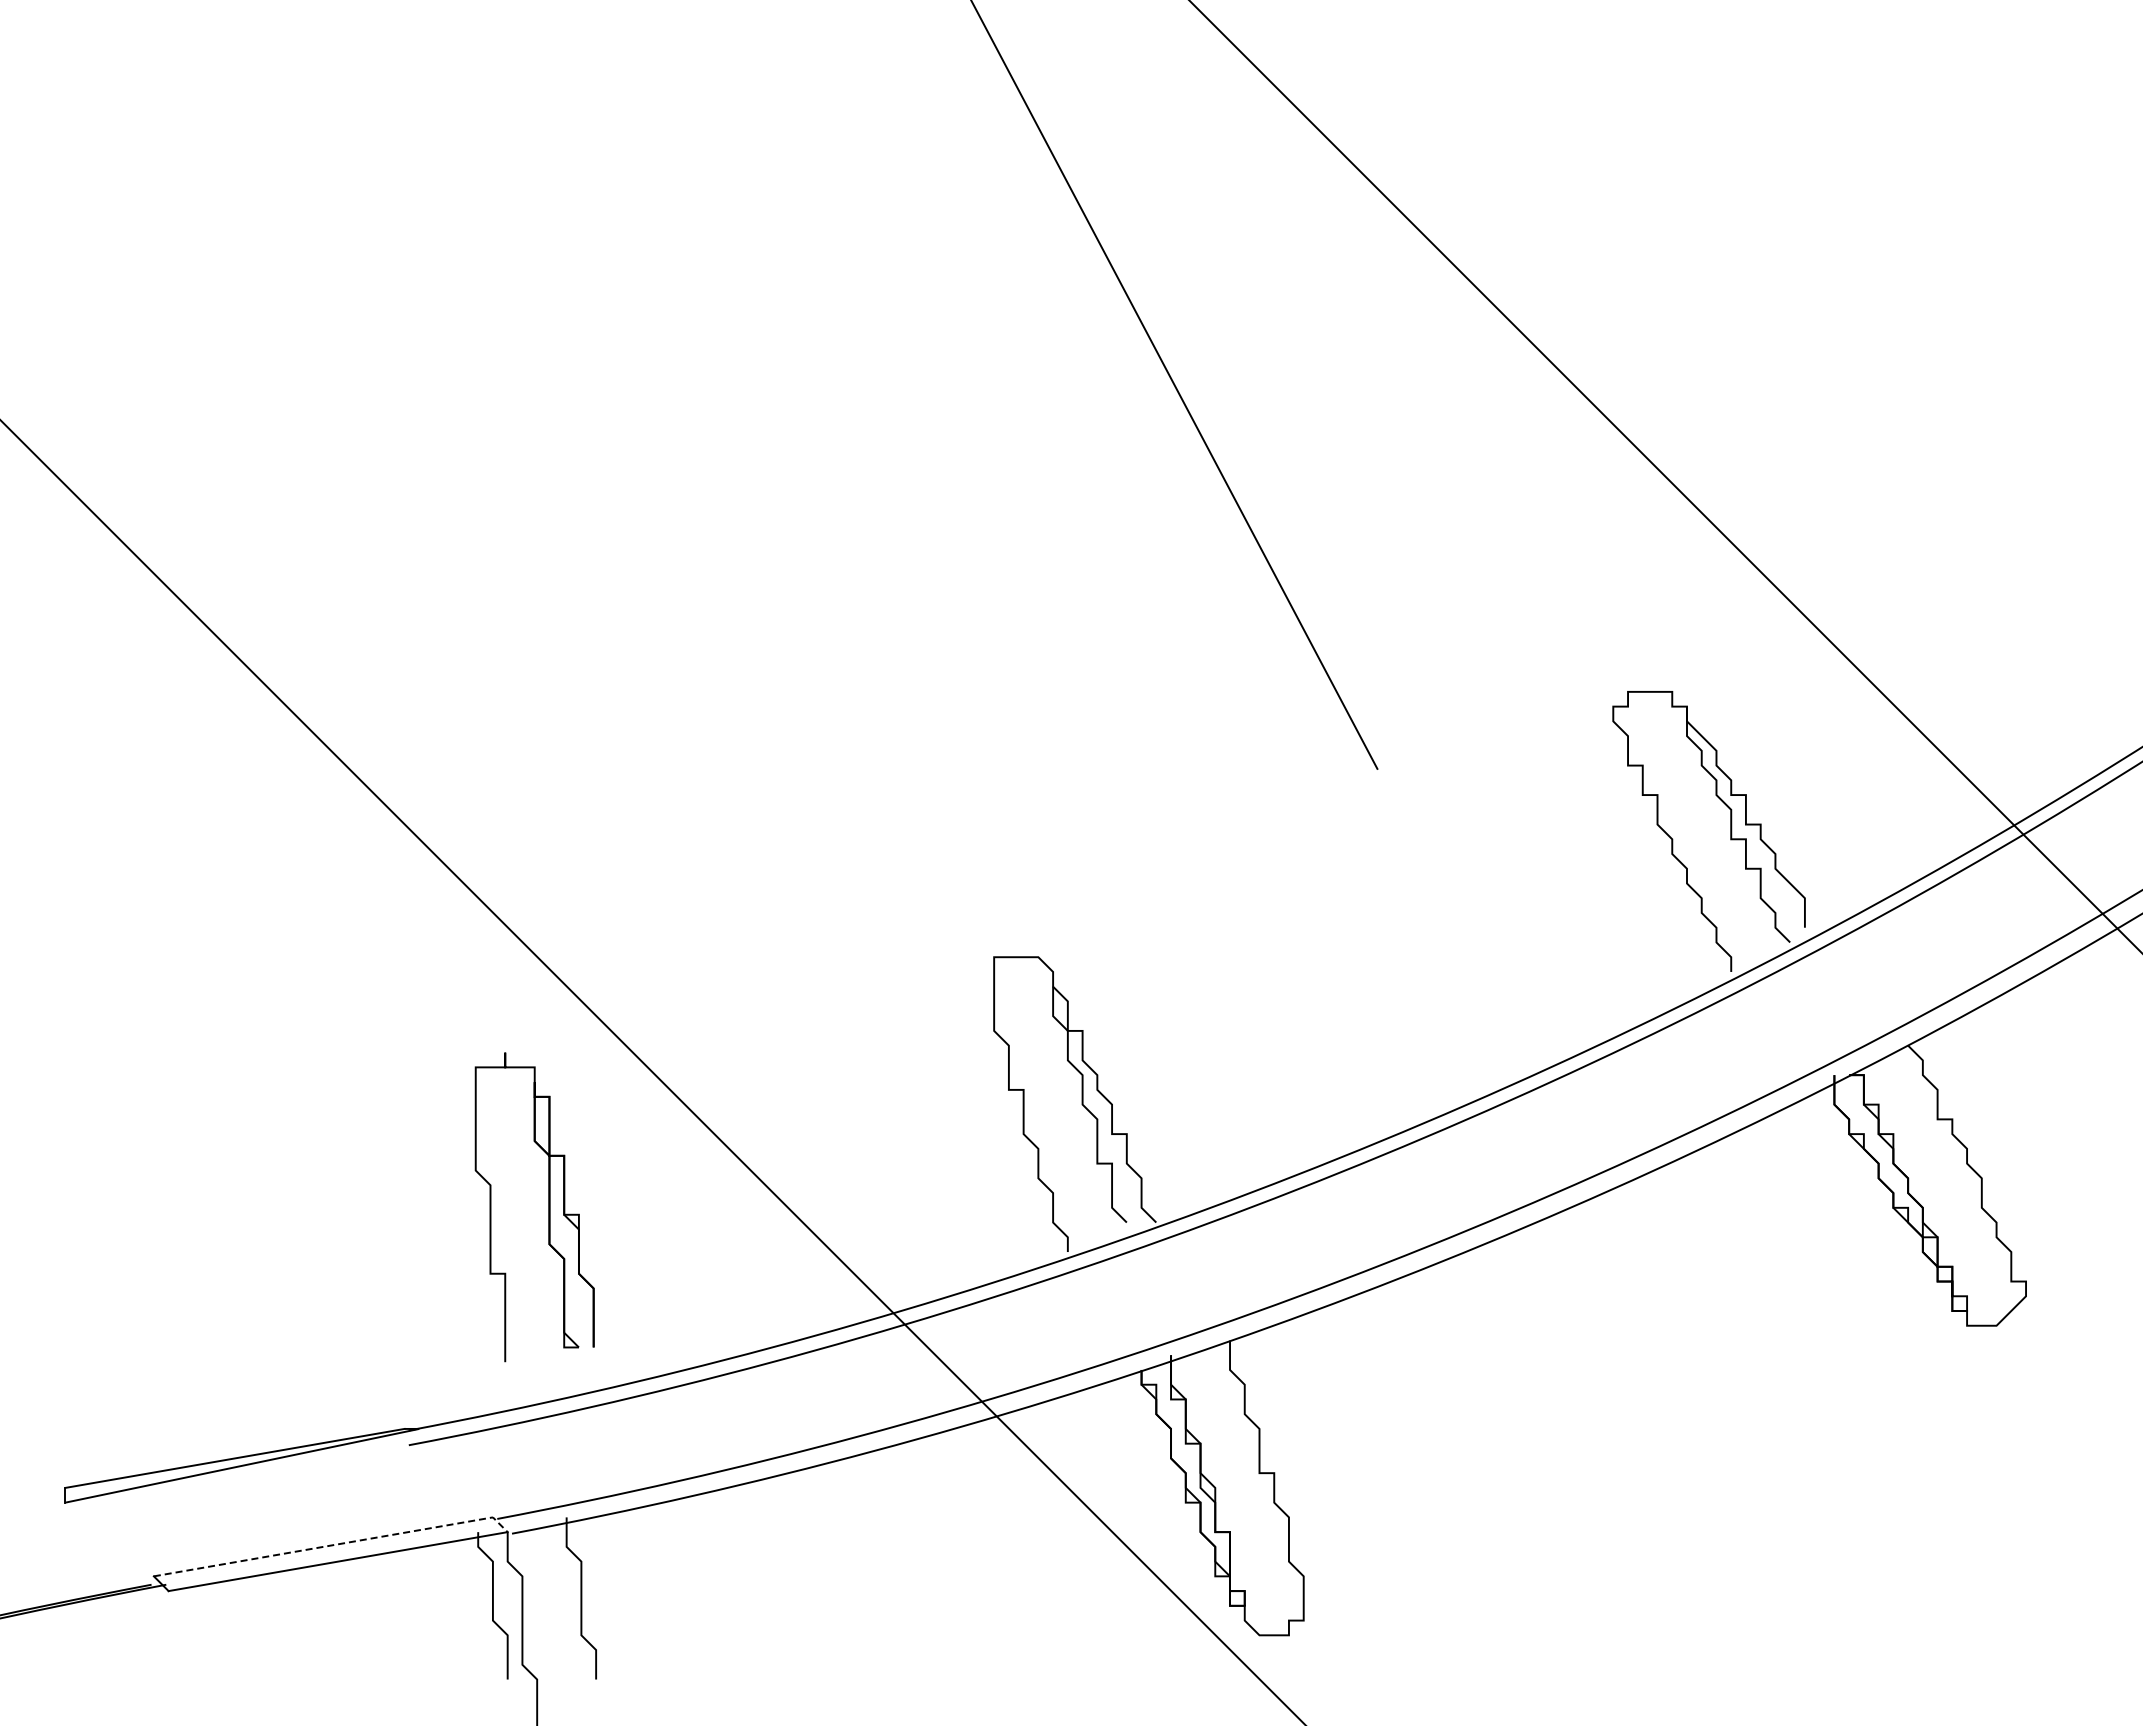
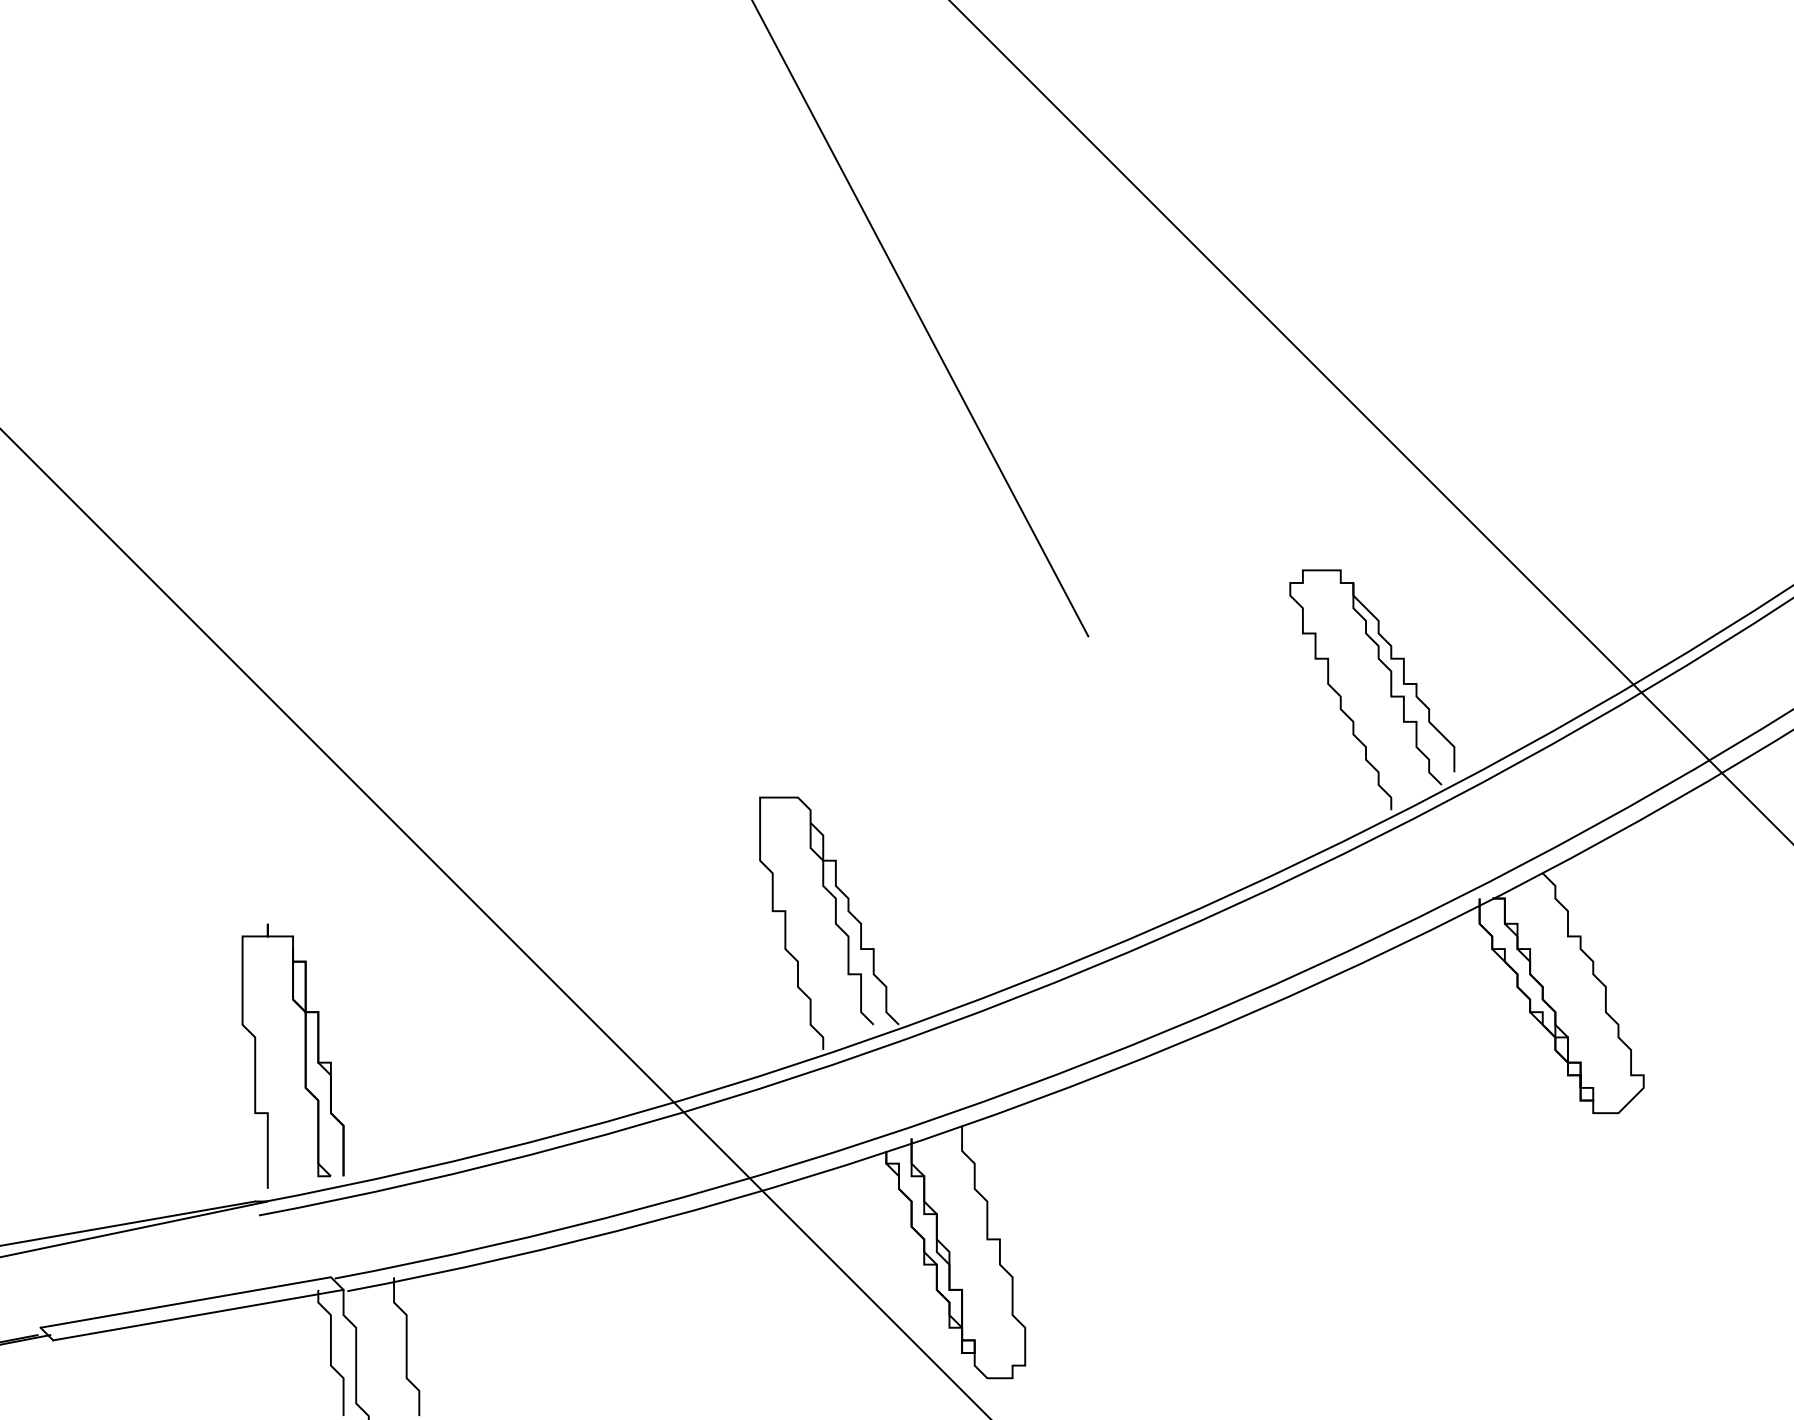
part: (548, 1207) -> (304, 1056), moved
line: (334, 1544) -> (195, 1300), dashed -> solid

